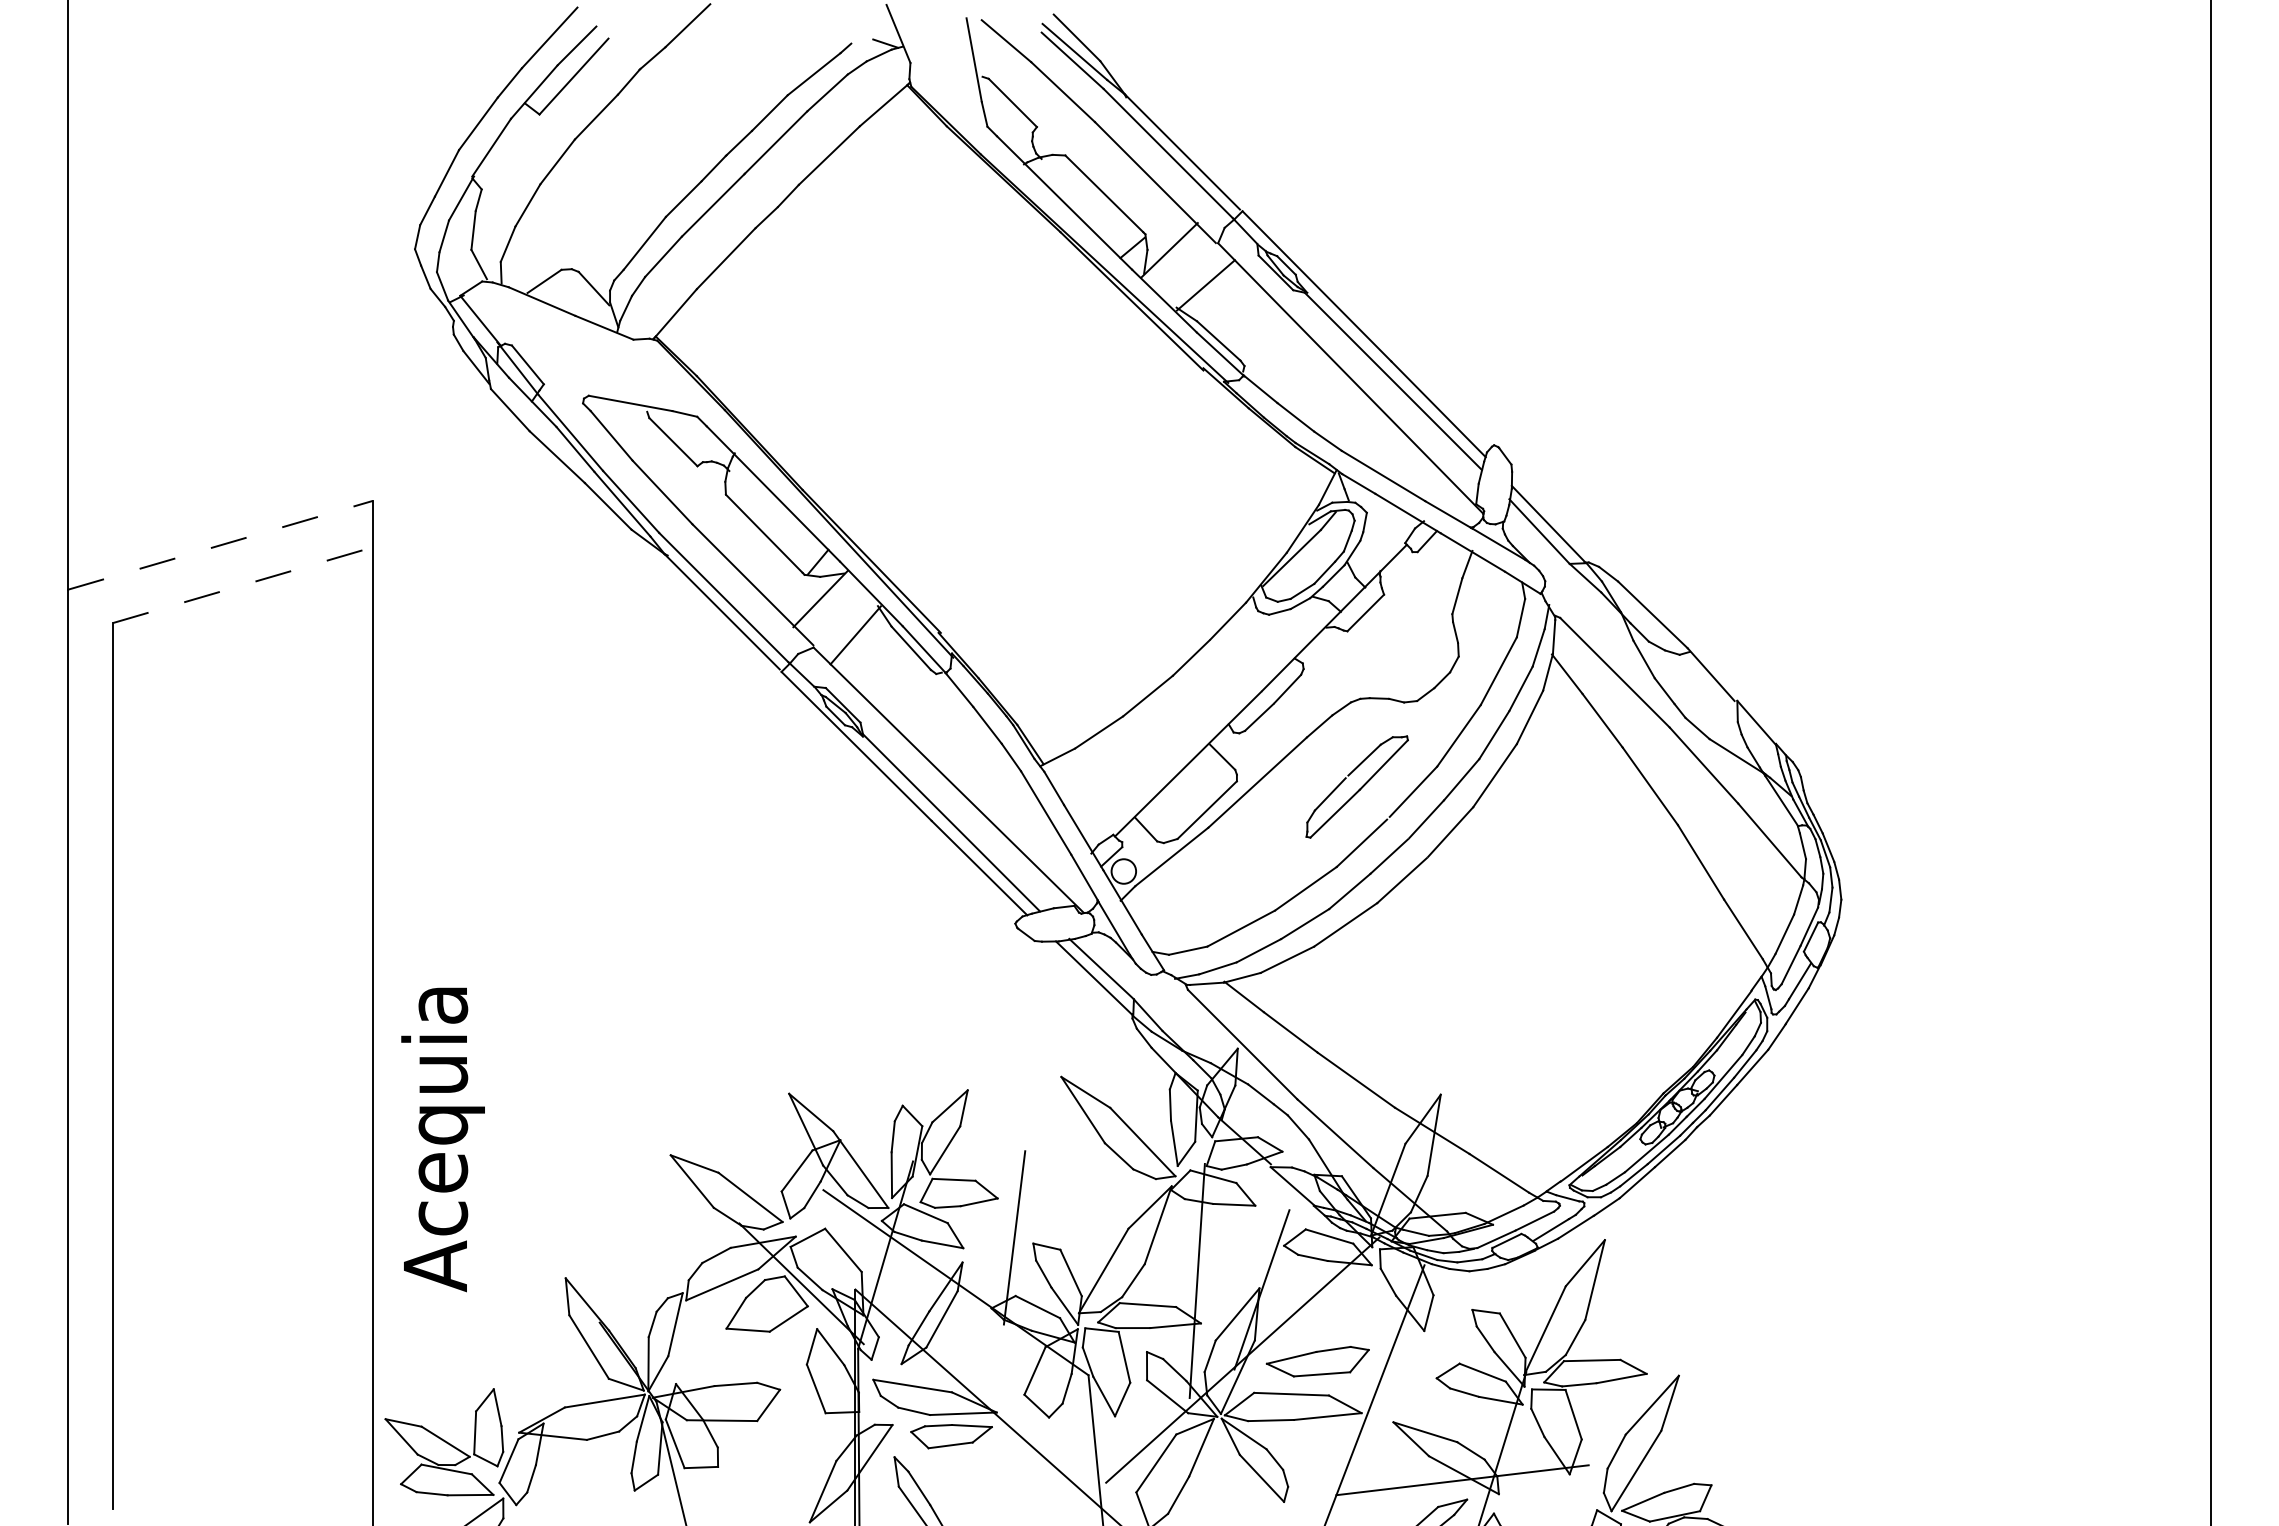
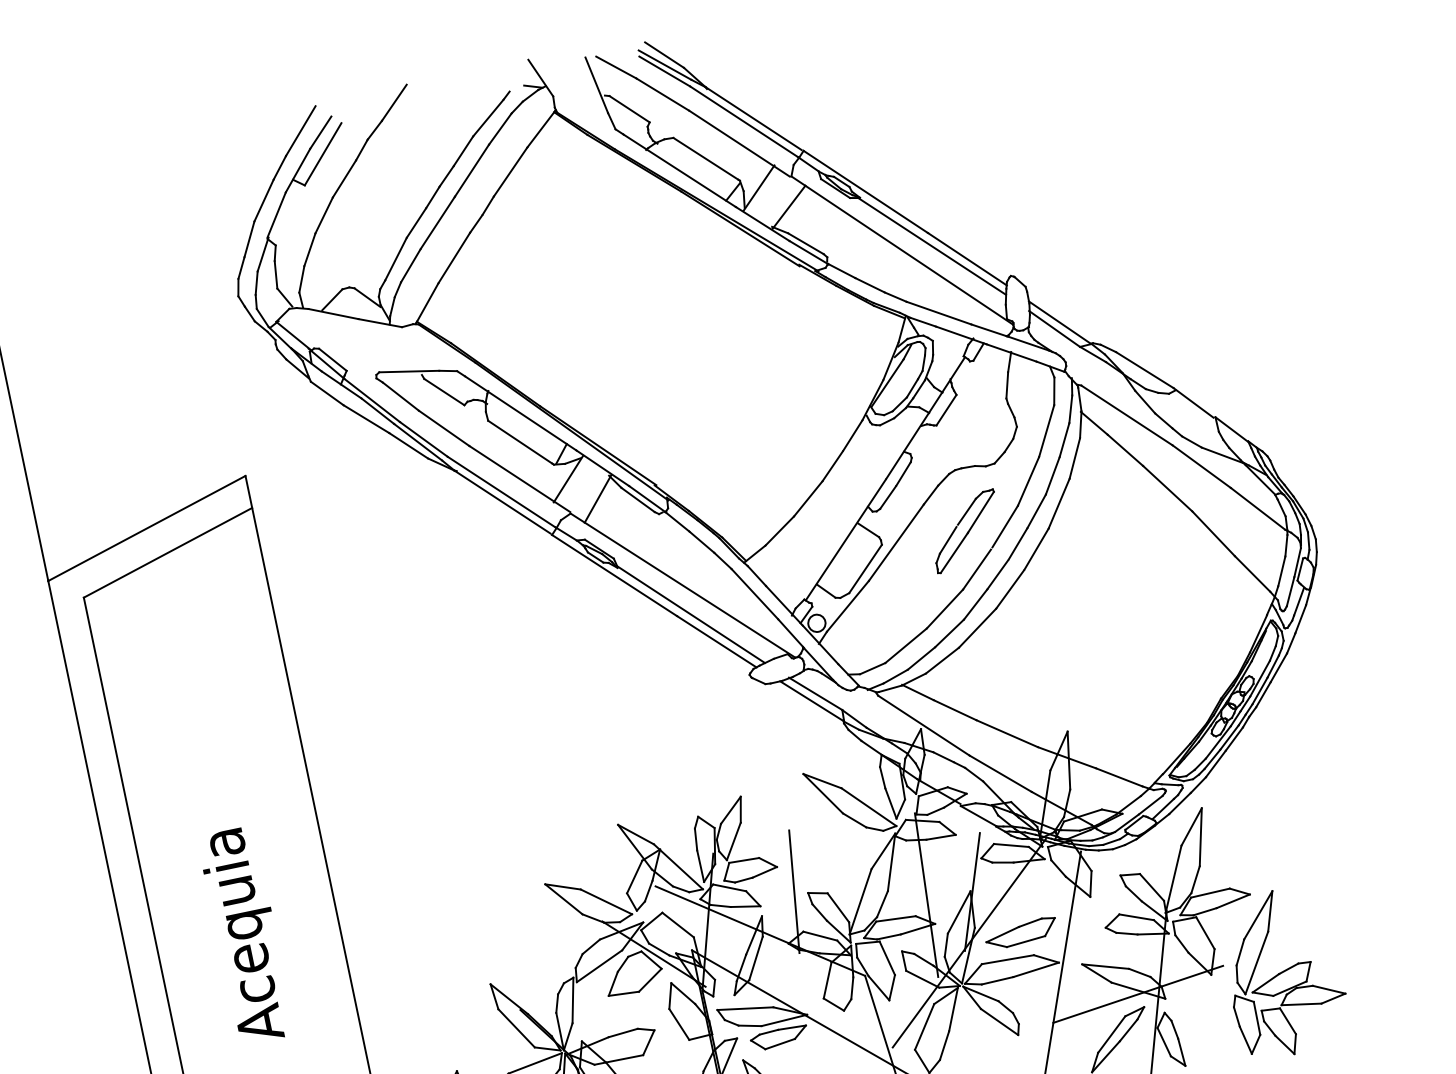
line: (220, 545) -> (146, 528), dashed -> solid
line: (243, 585) -> (168, 552), dashed -> solid
text: (442, 1139) -> (246, 935), moved

